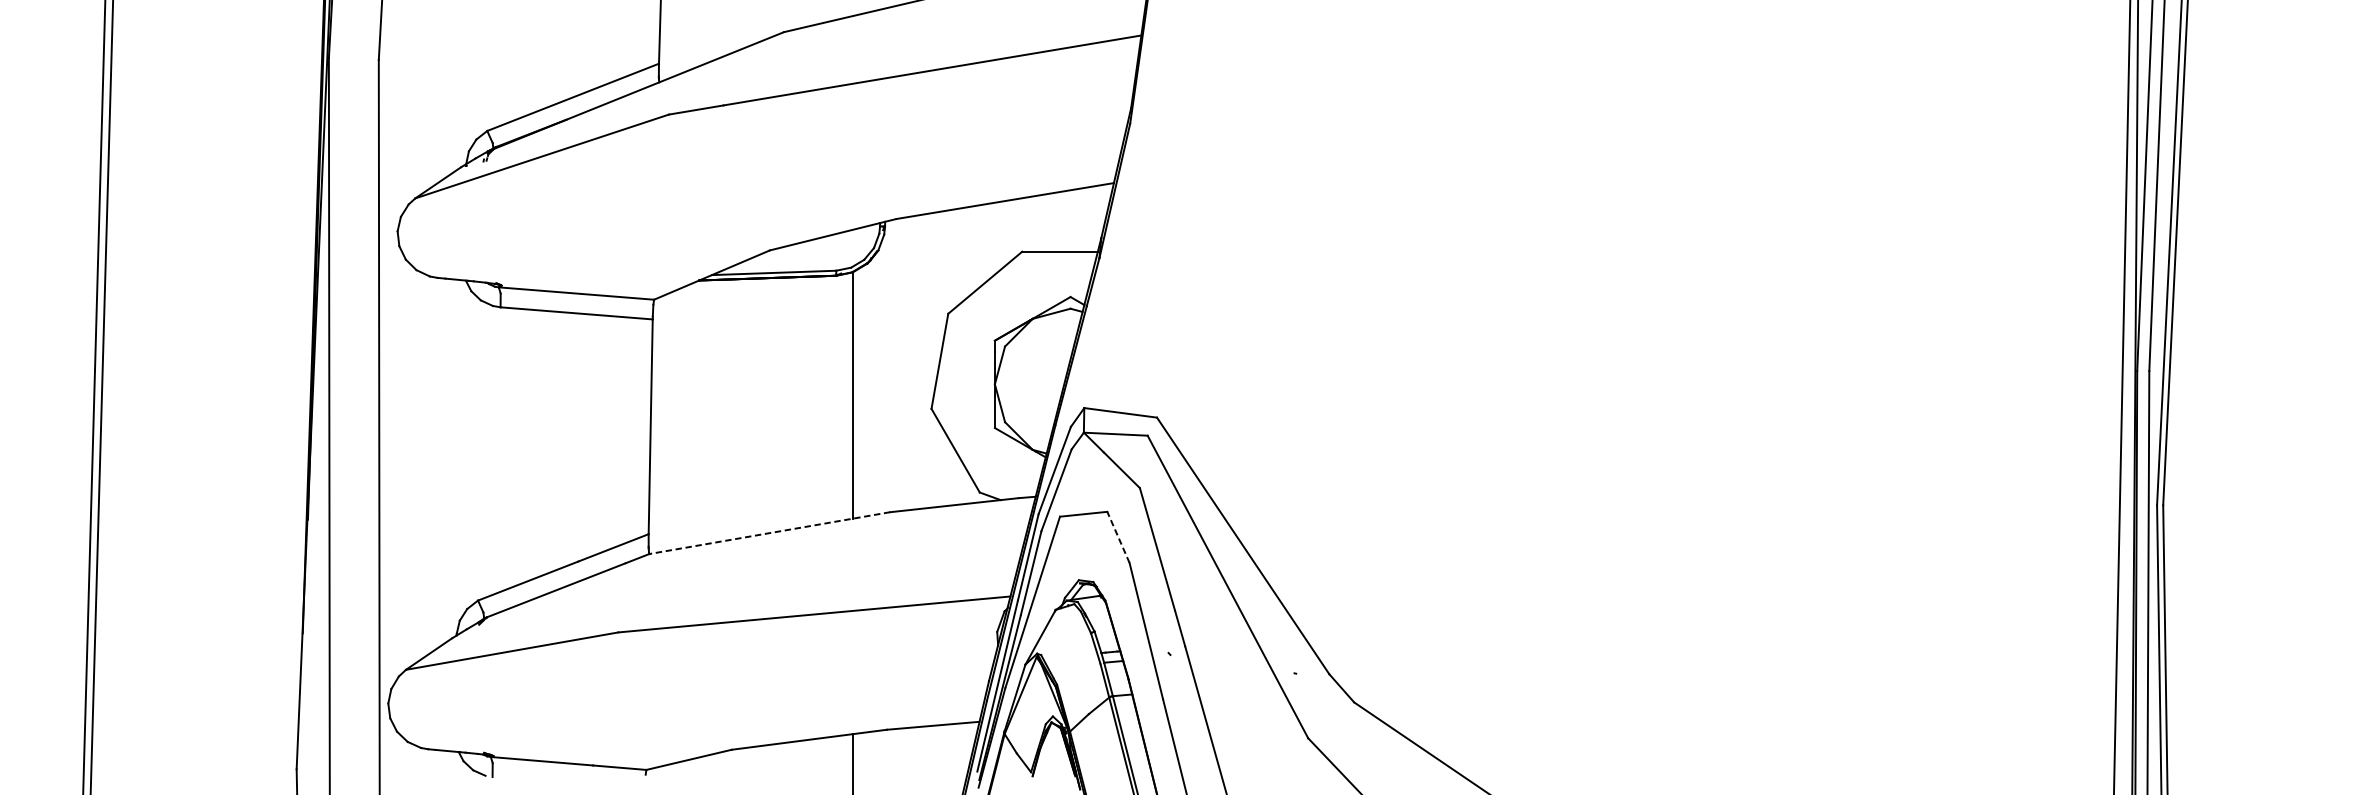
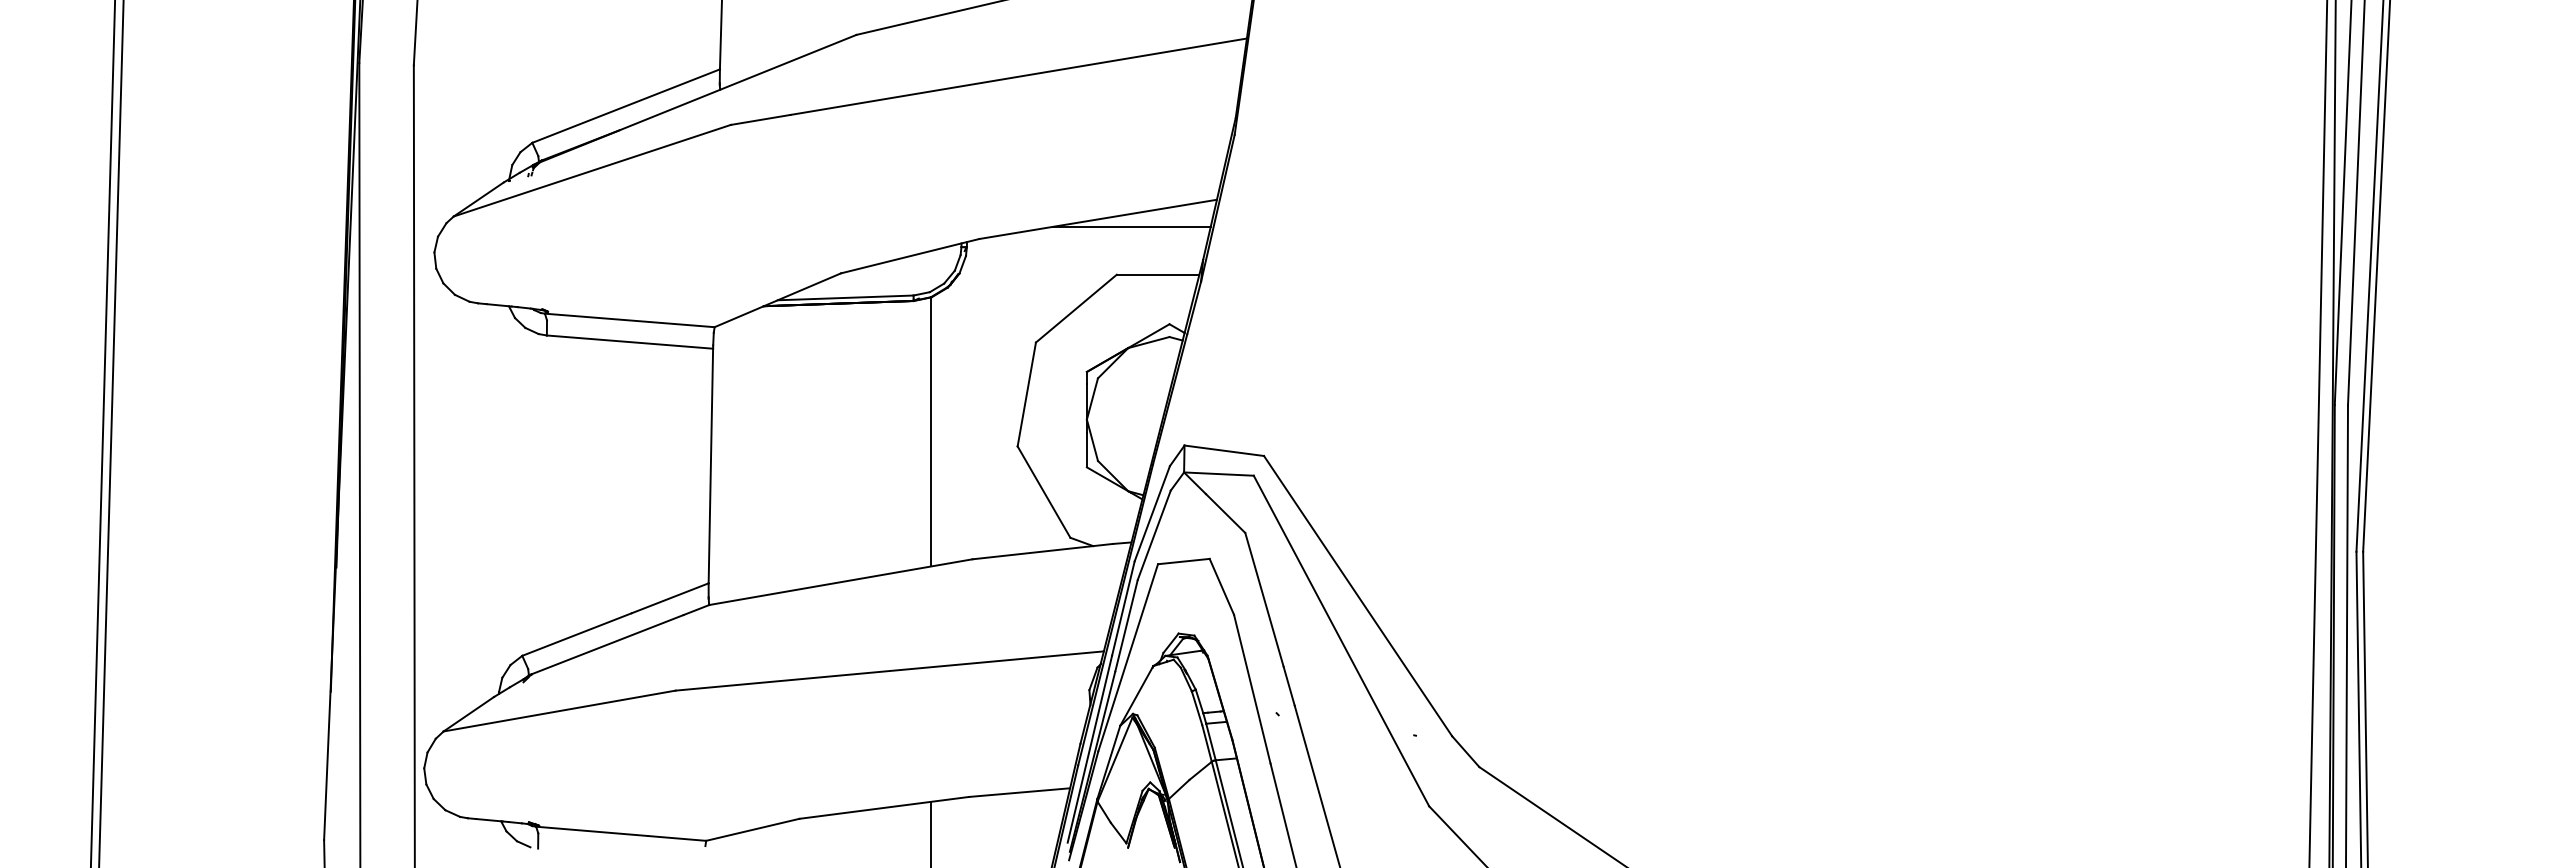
line: (1035, 207) -> (1131, 226), added
line: (769, 533) -> (840, 582), dashed -> solid
line: (1118, 537) -> (1221, 586), dashed -> solid

